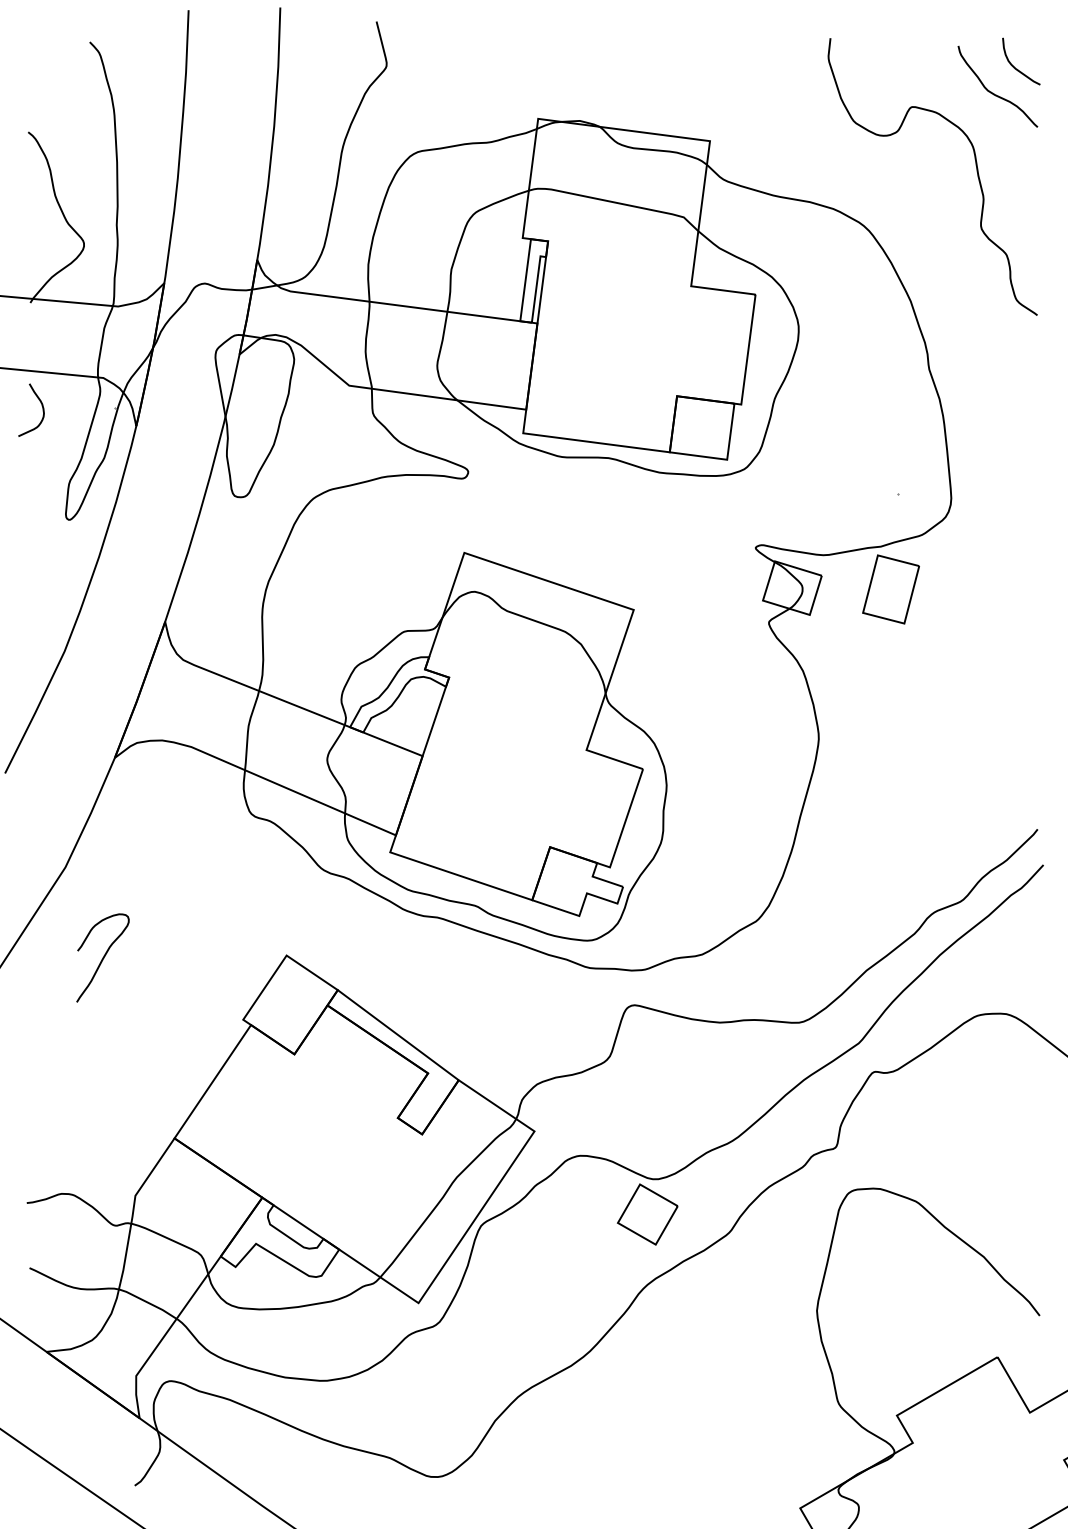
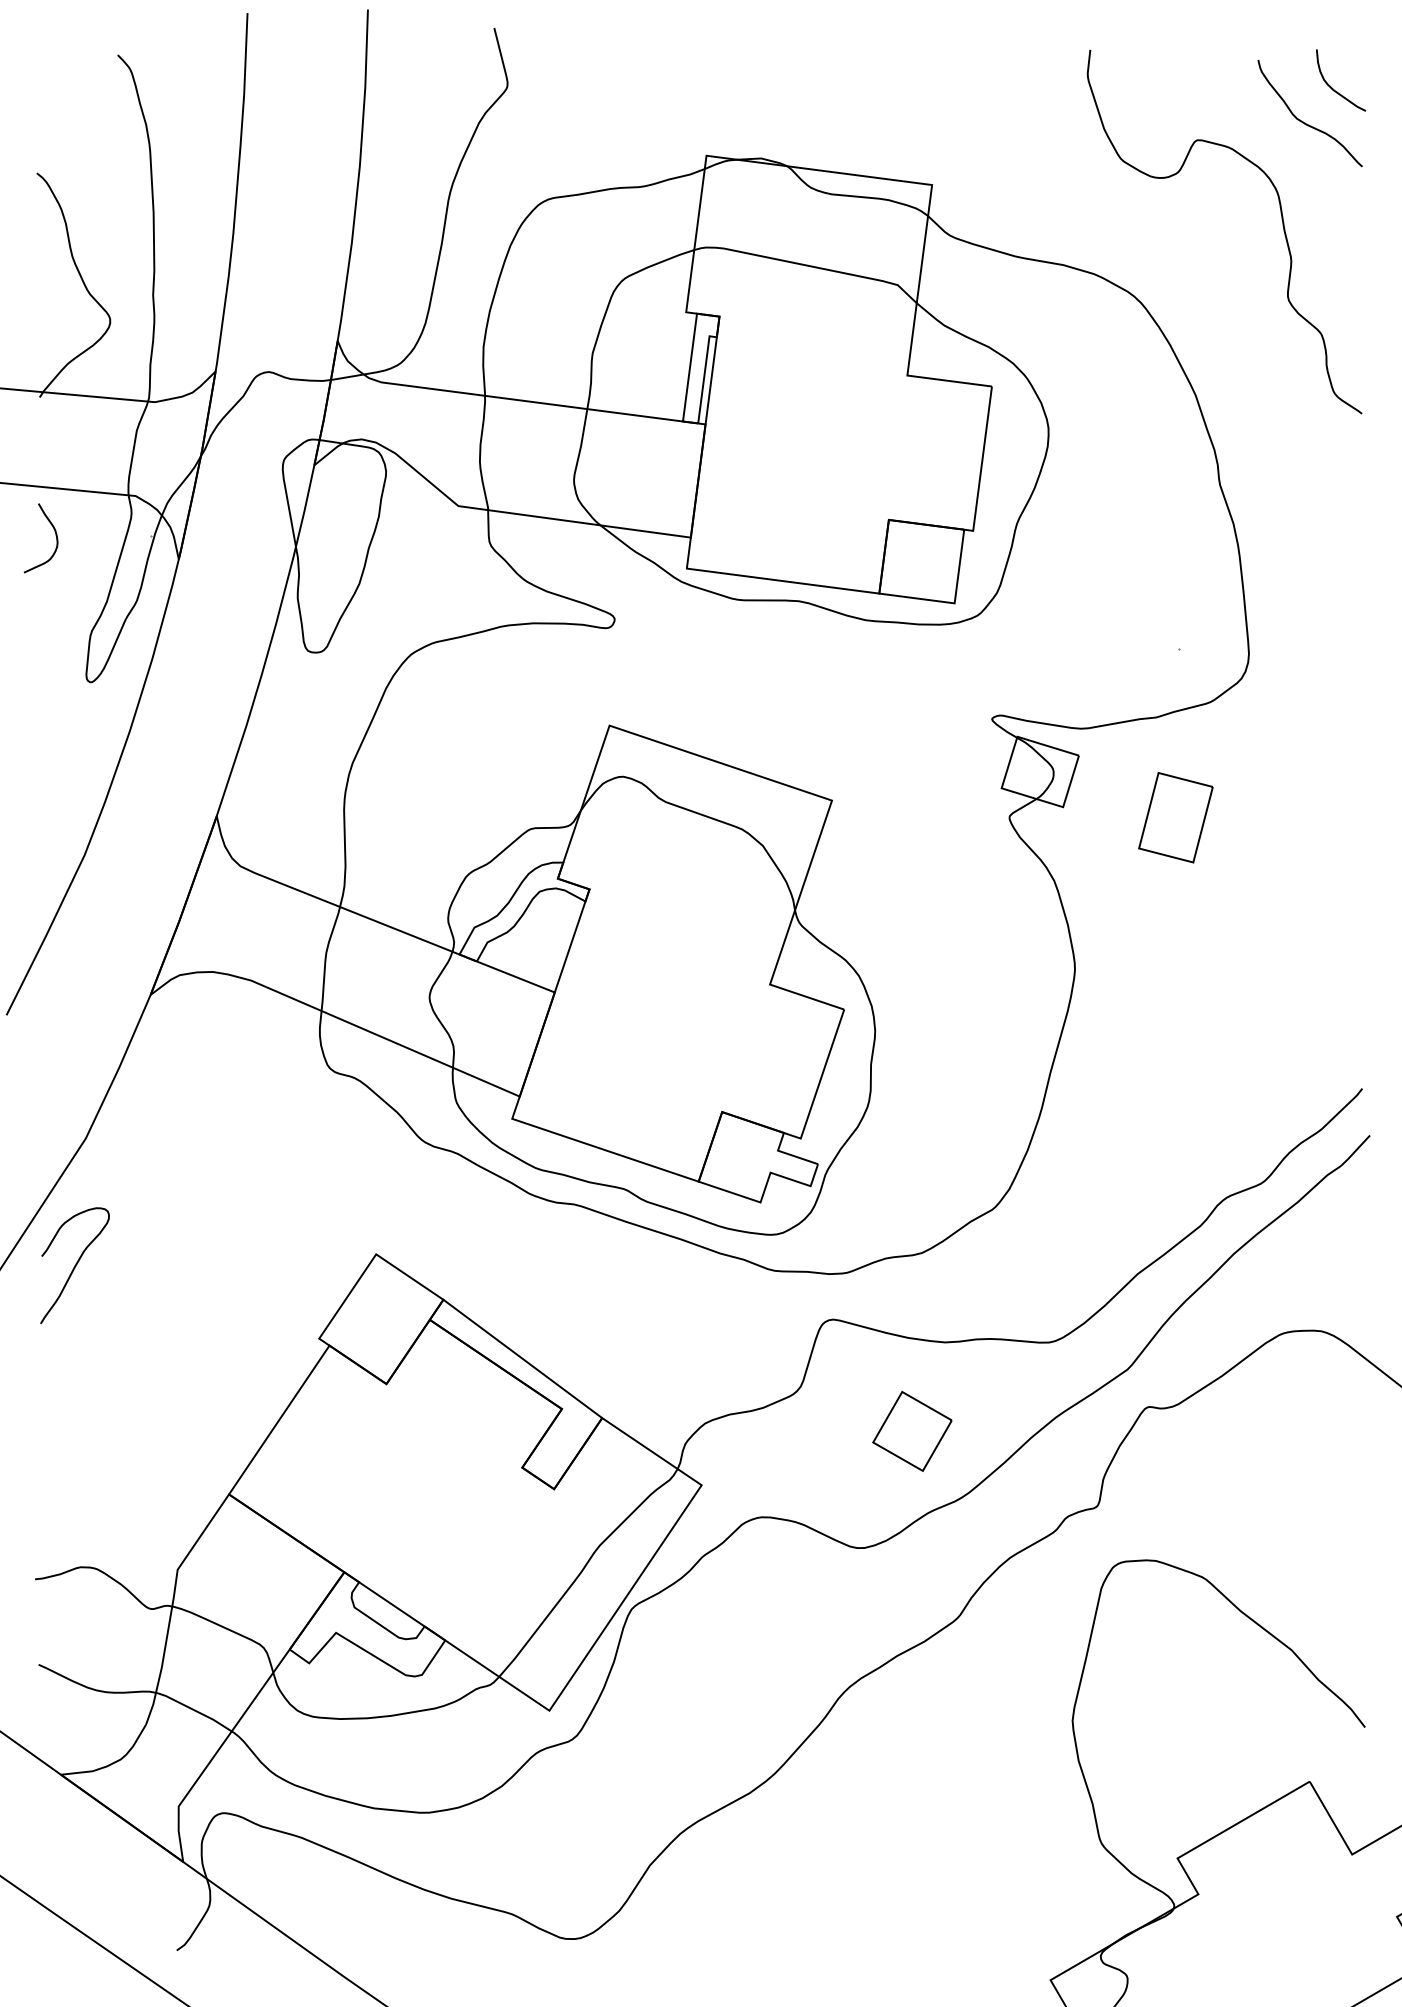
part: (890, 589) -> (1175, 817), moved
curve: (102, 957) -> (74, 1265), moved
part: (647, 1214) -> (912, 1431), moved

